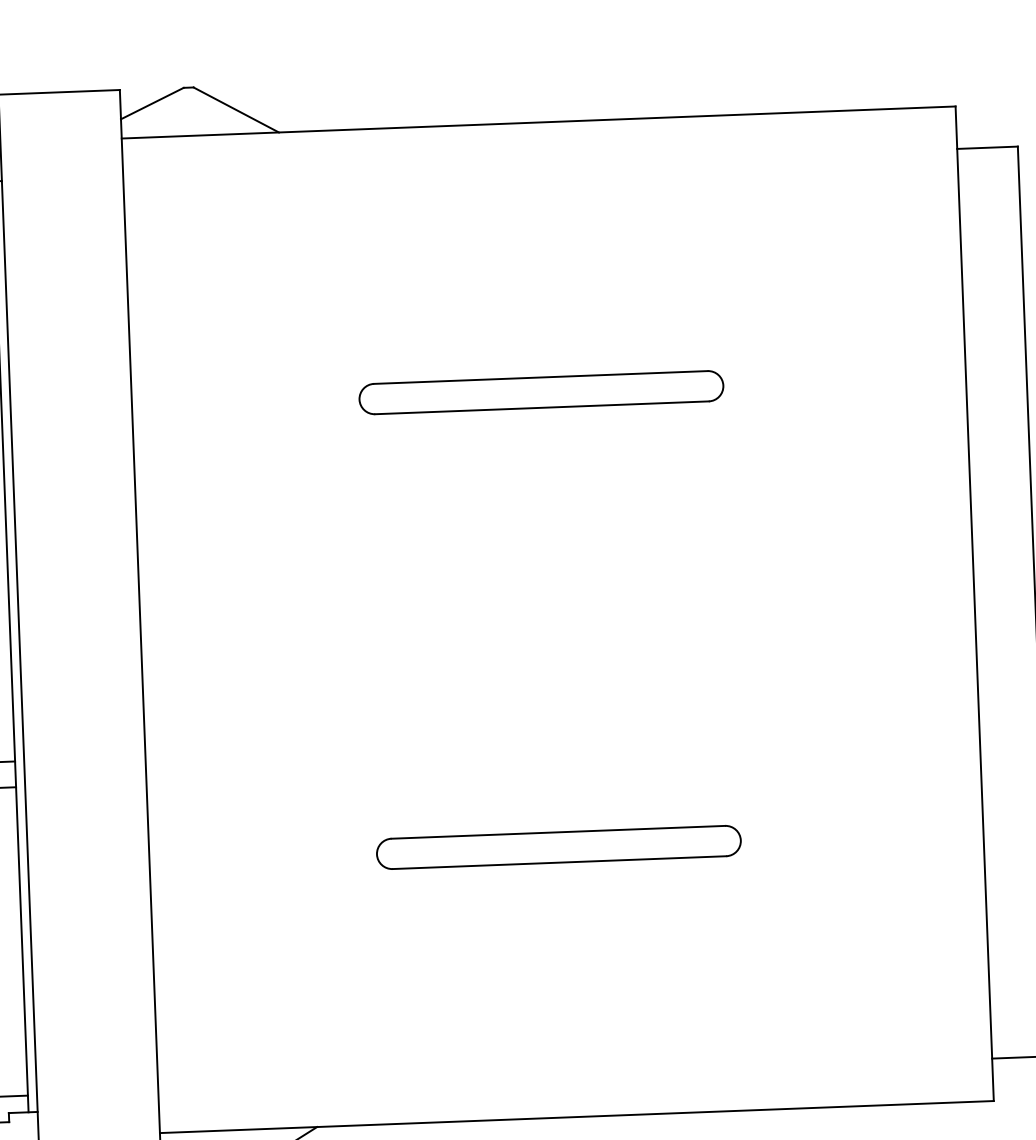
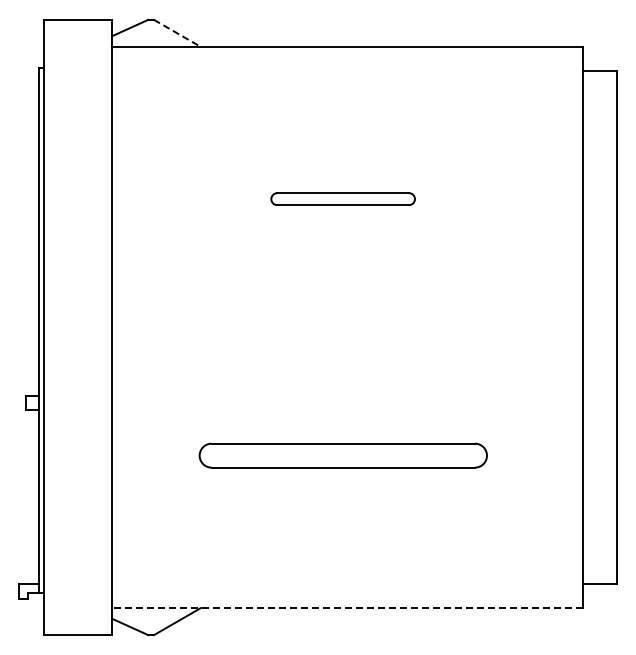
line: (236, 110) -> (177, 33), solid -> dashed
part: (540, 391) -> (342, 198), size x0.7
part: (557, 847) -> (342, 455), size x1.4
line: (576, 1116) -> (347, 607), solid -> dashed

